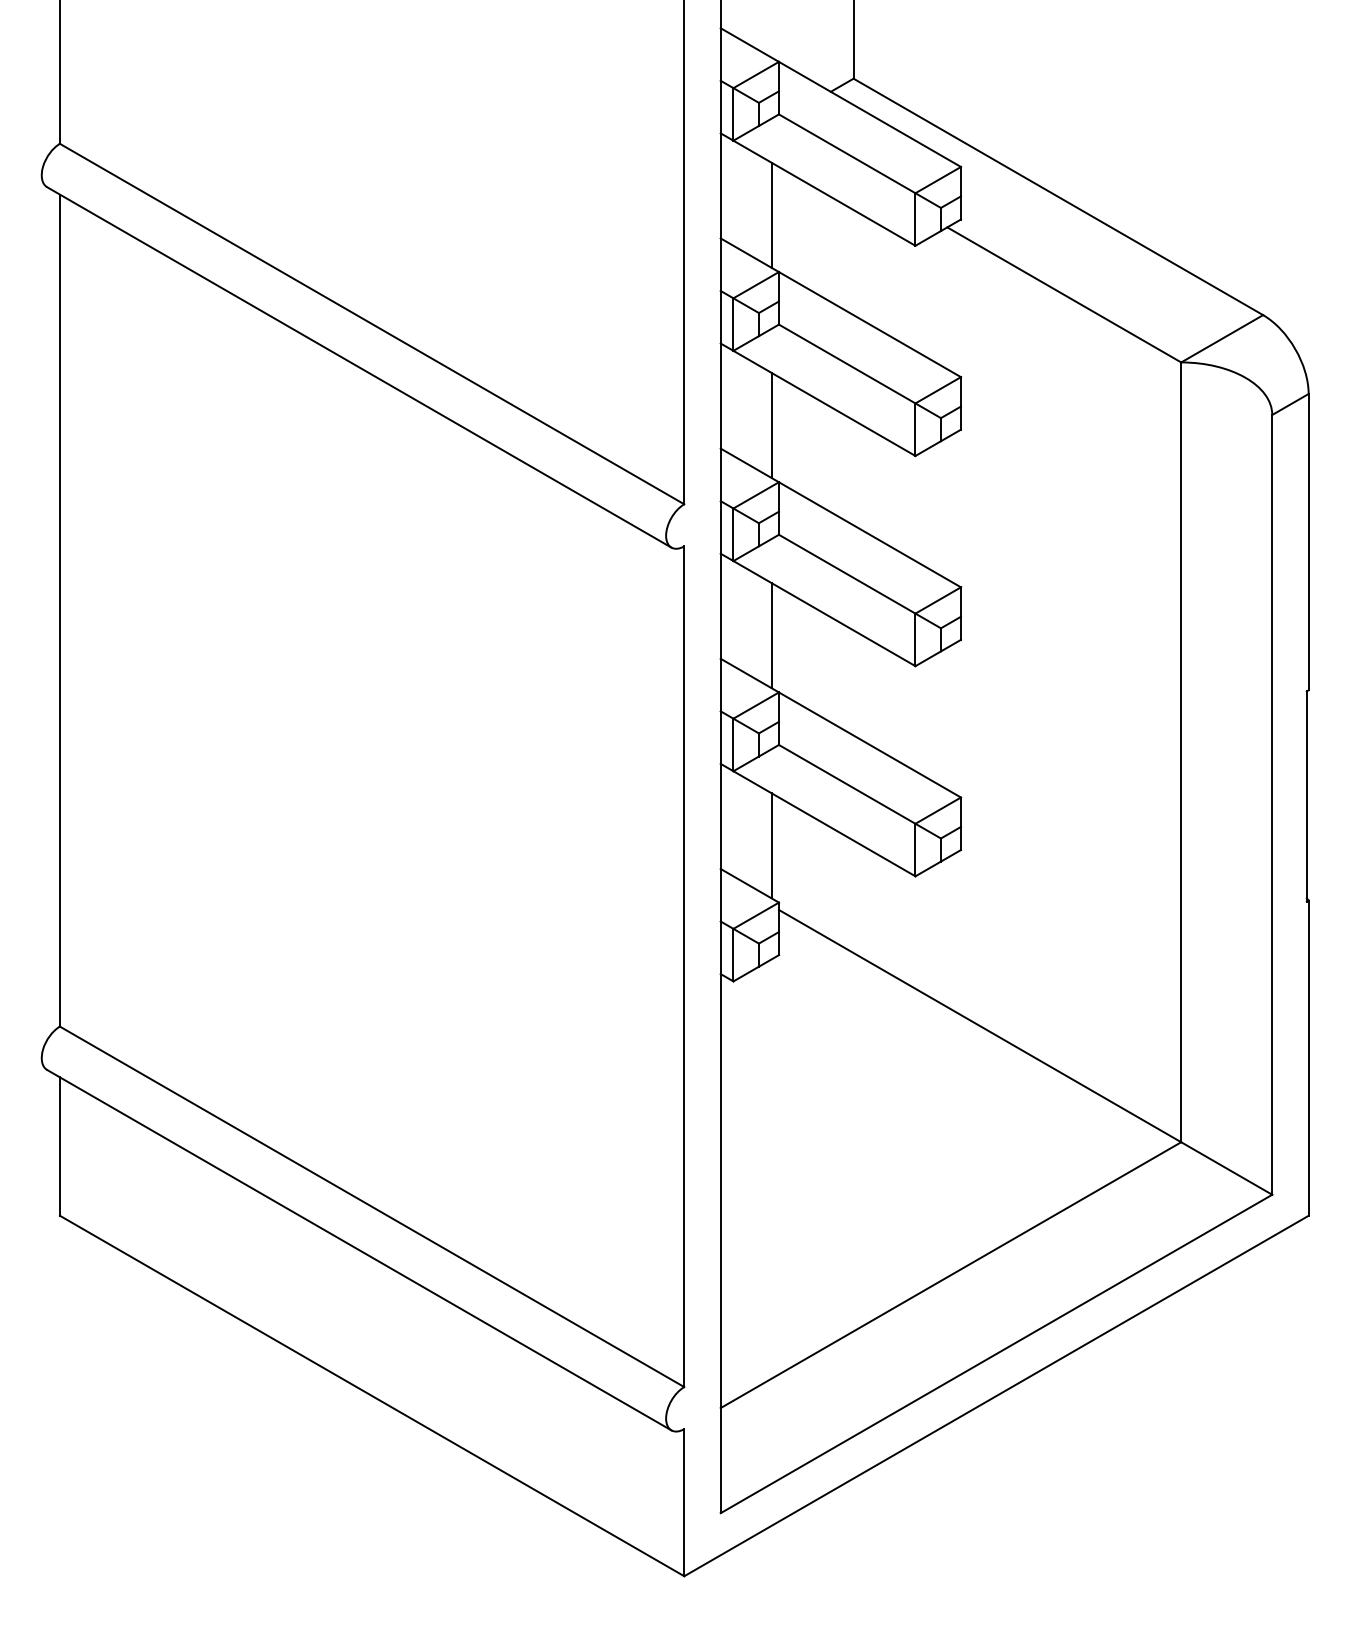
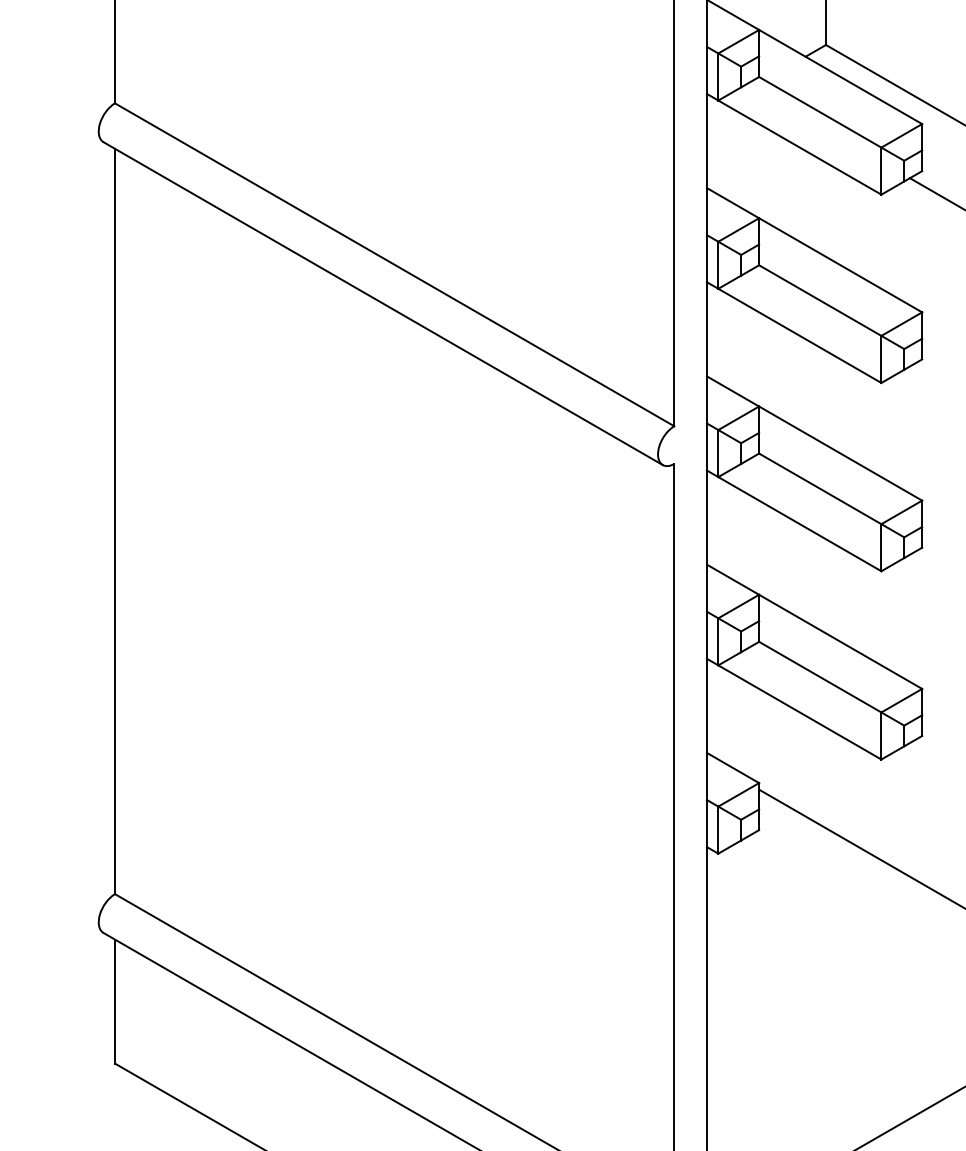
line: (771, 214) -> (752, 166), removed
line: (771, 425) -> (752, 355), removed
line: (771, 635) -> (752, 543), removed
line: (771, 845) -> (752, 731), removed

